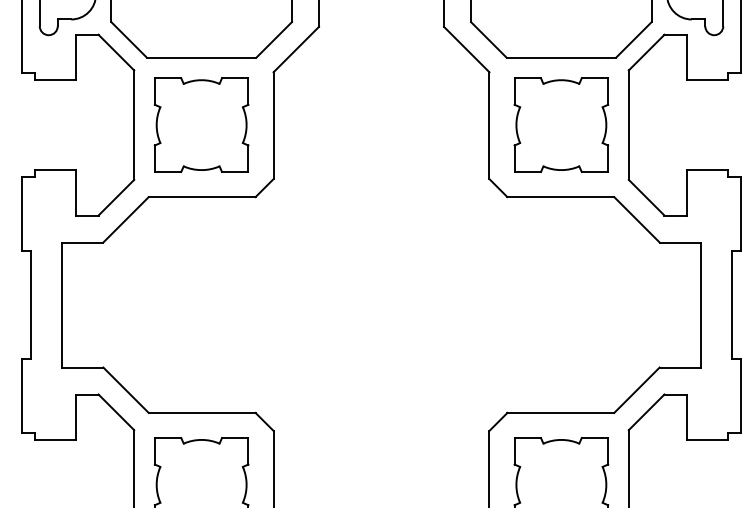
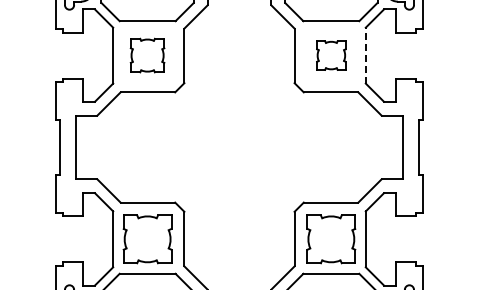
part: (201, 124) -> (147, 55), size x0.7
part: (561, 124) -> (331, 55), size x0.6
line: (628, 124) -> (365, 55), solid -> dashed

